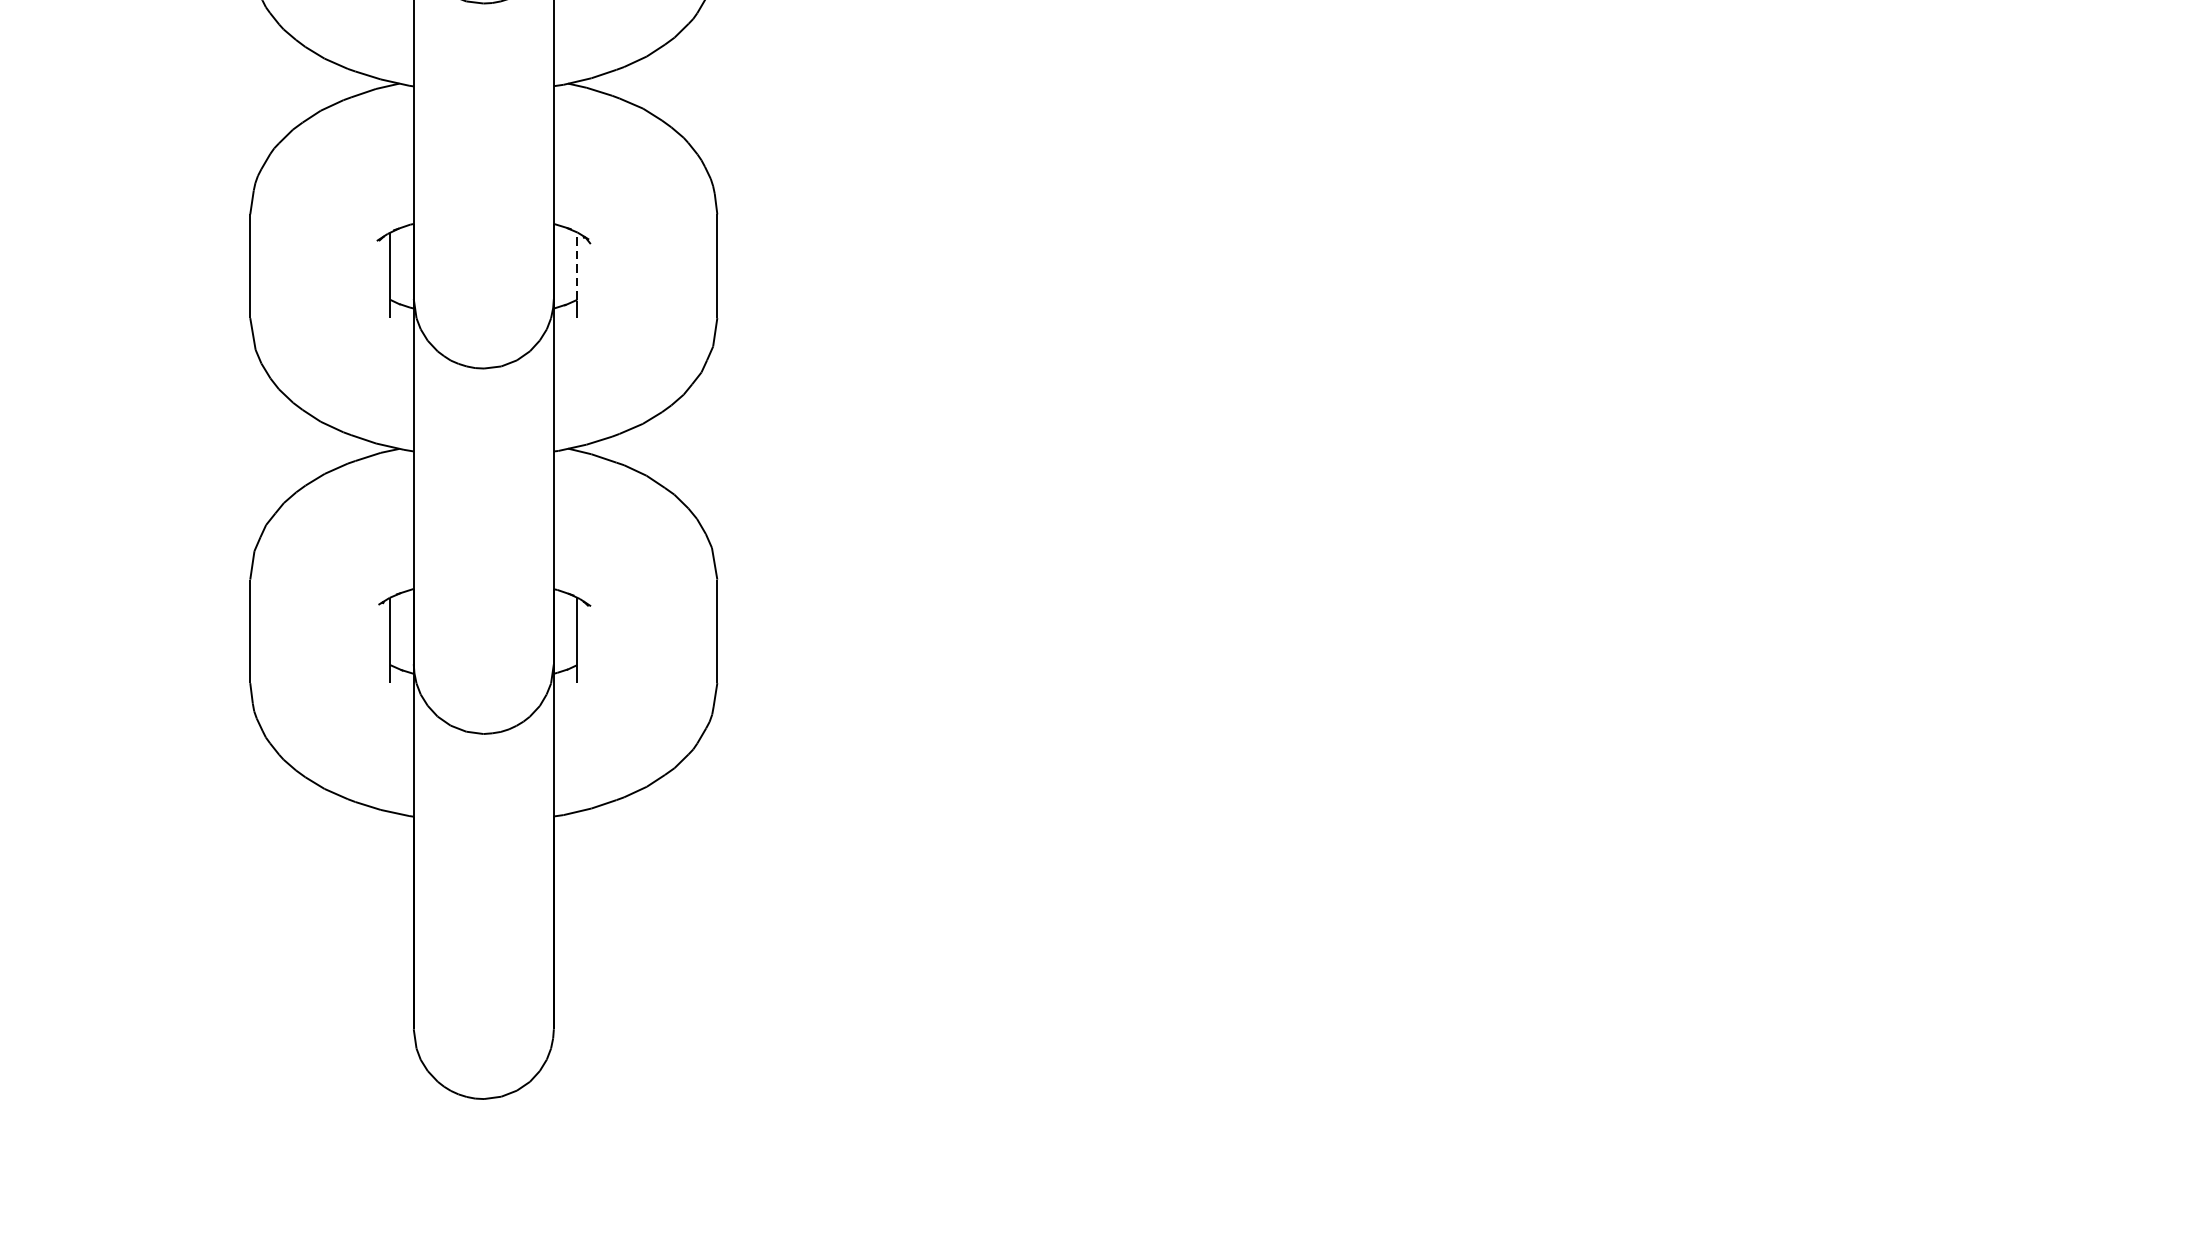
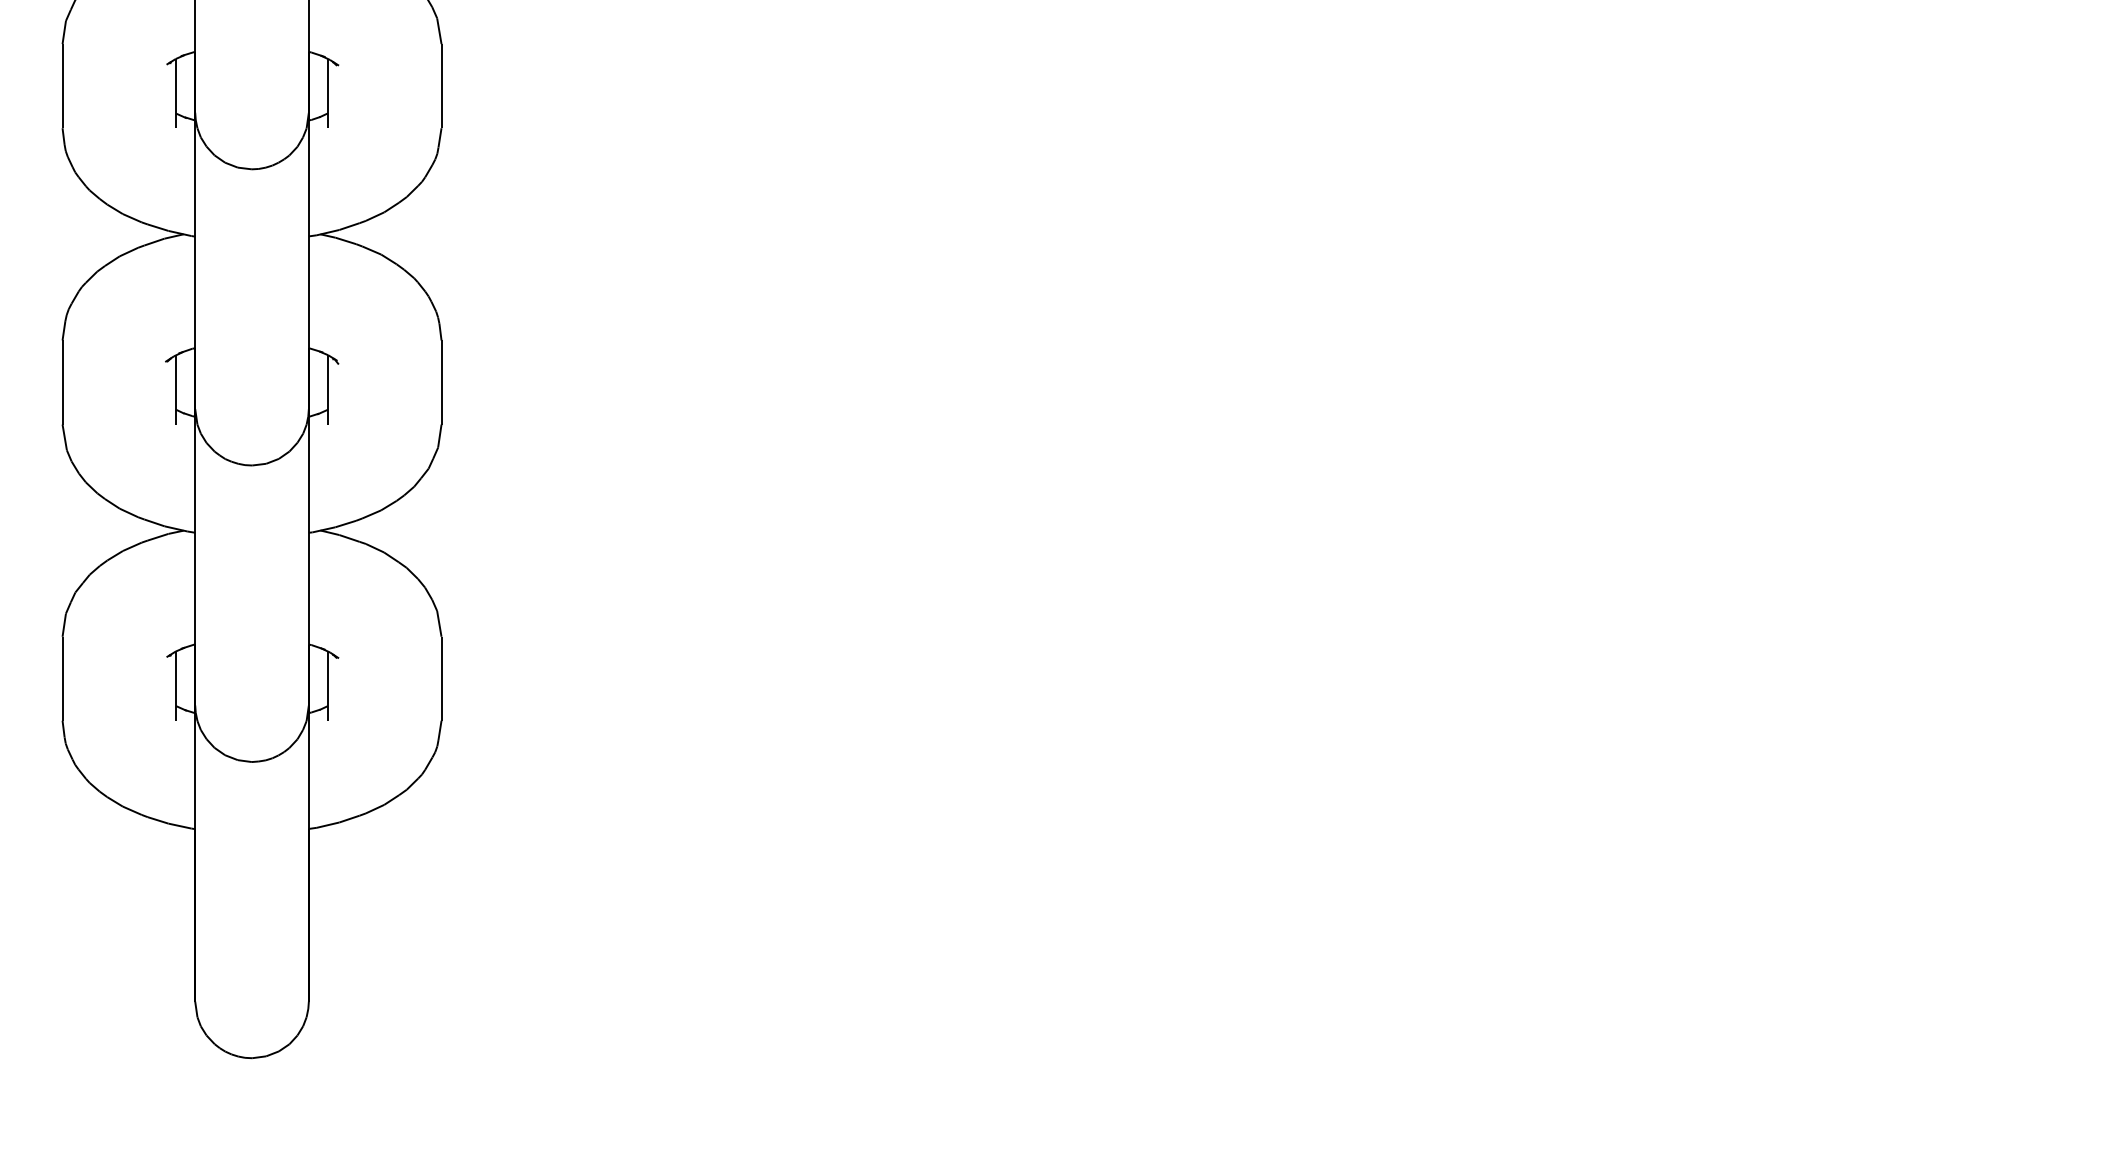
line: (576, 265) -> (327, 381), dashed -> solid

